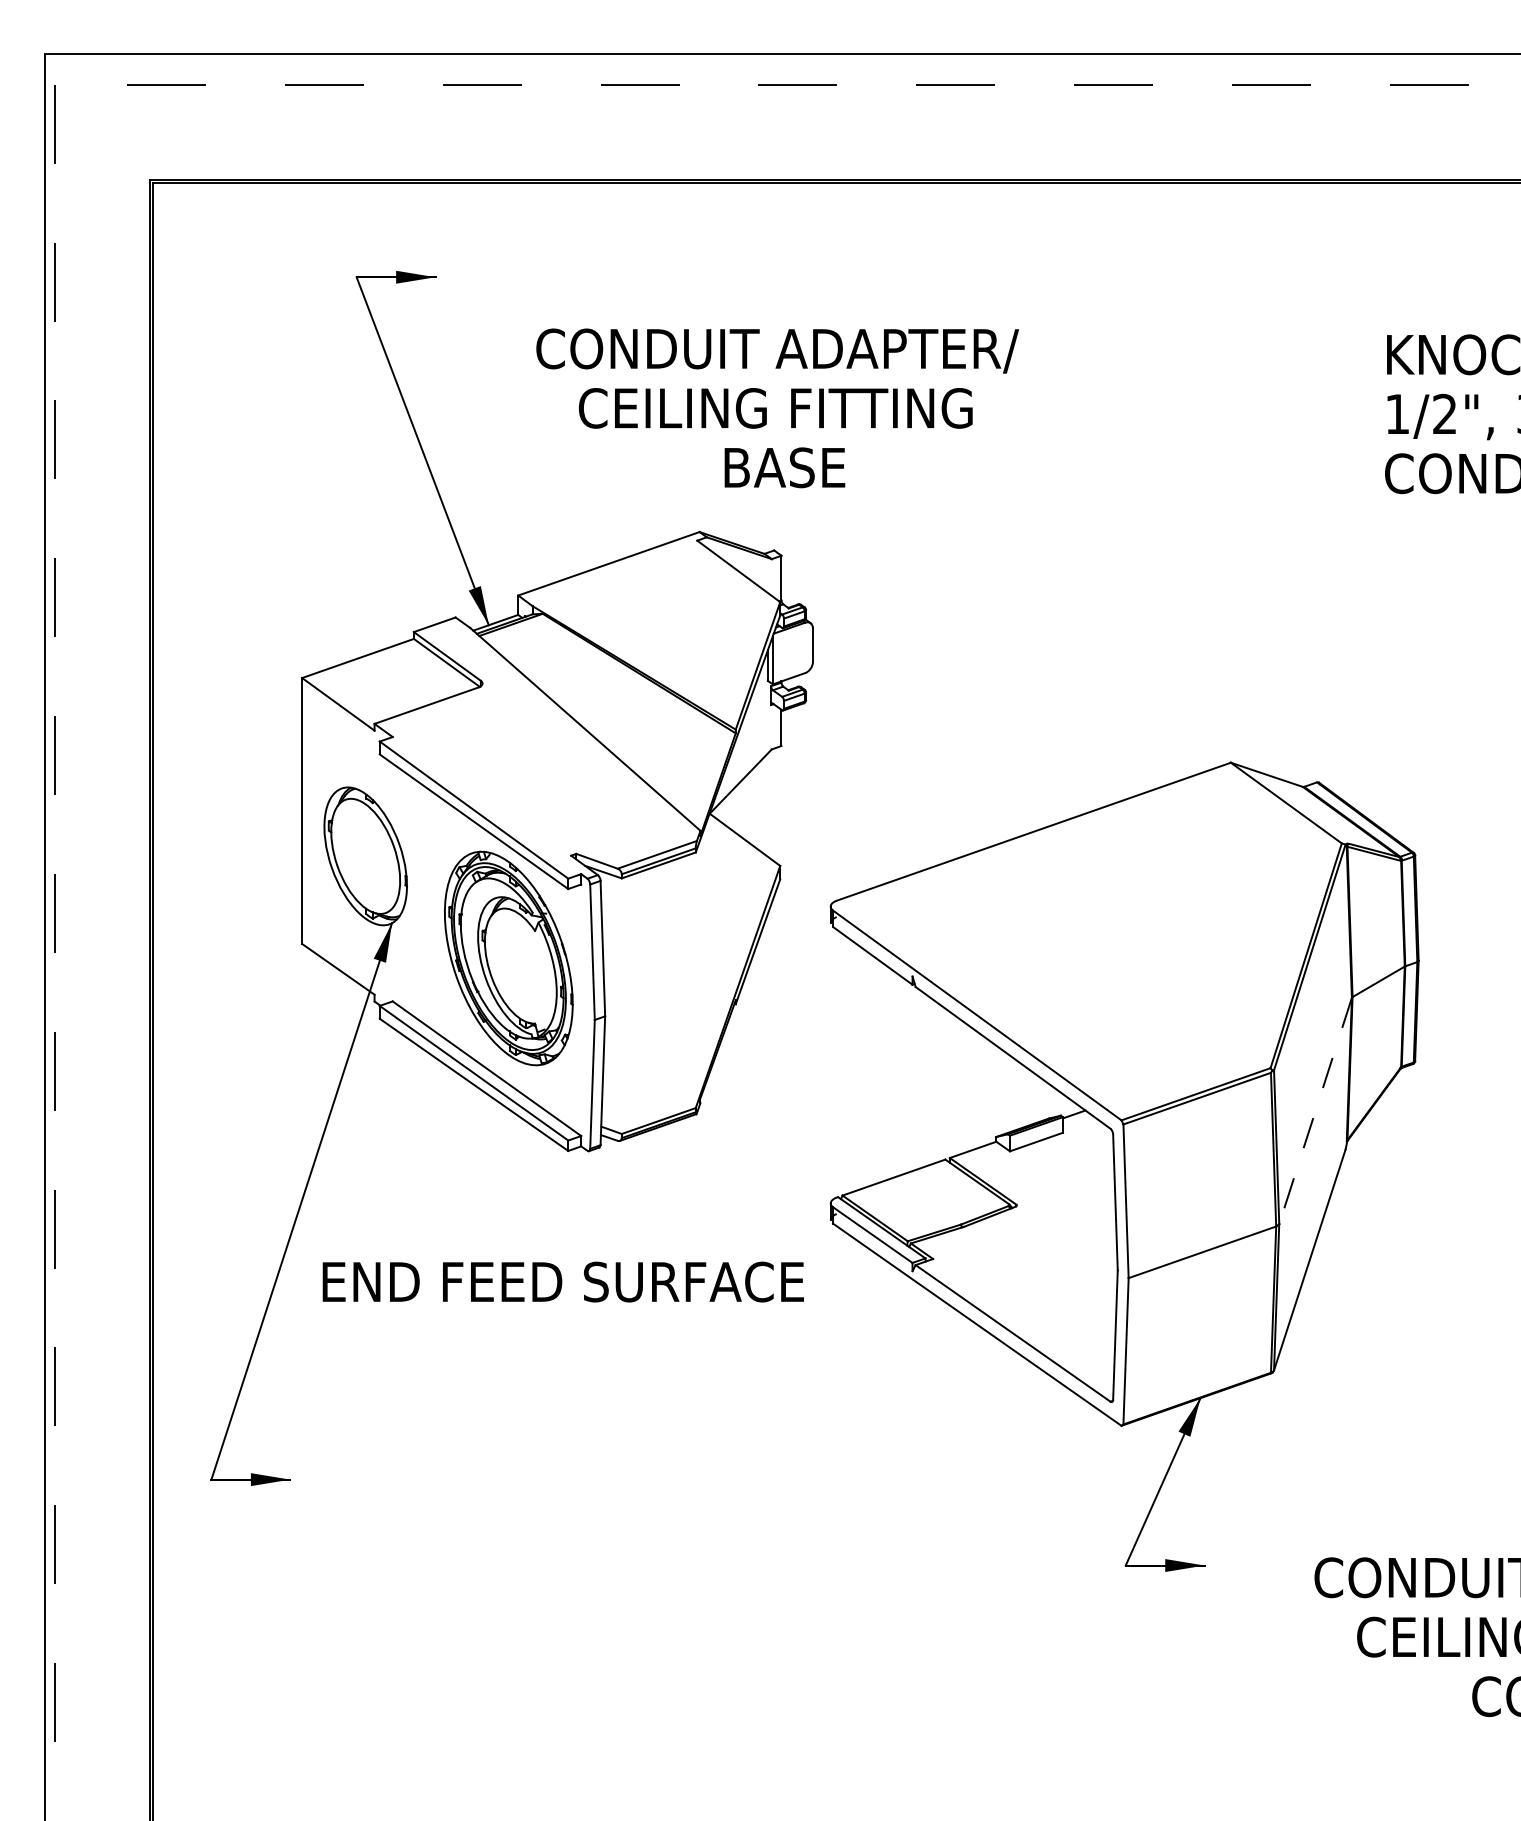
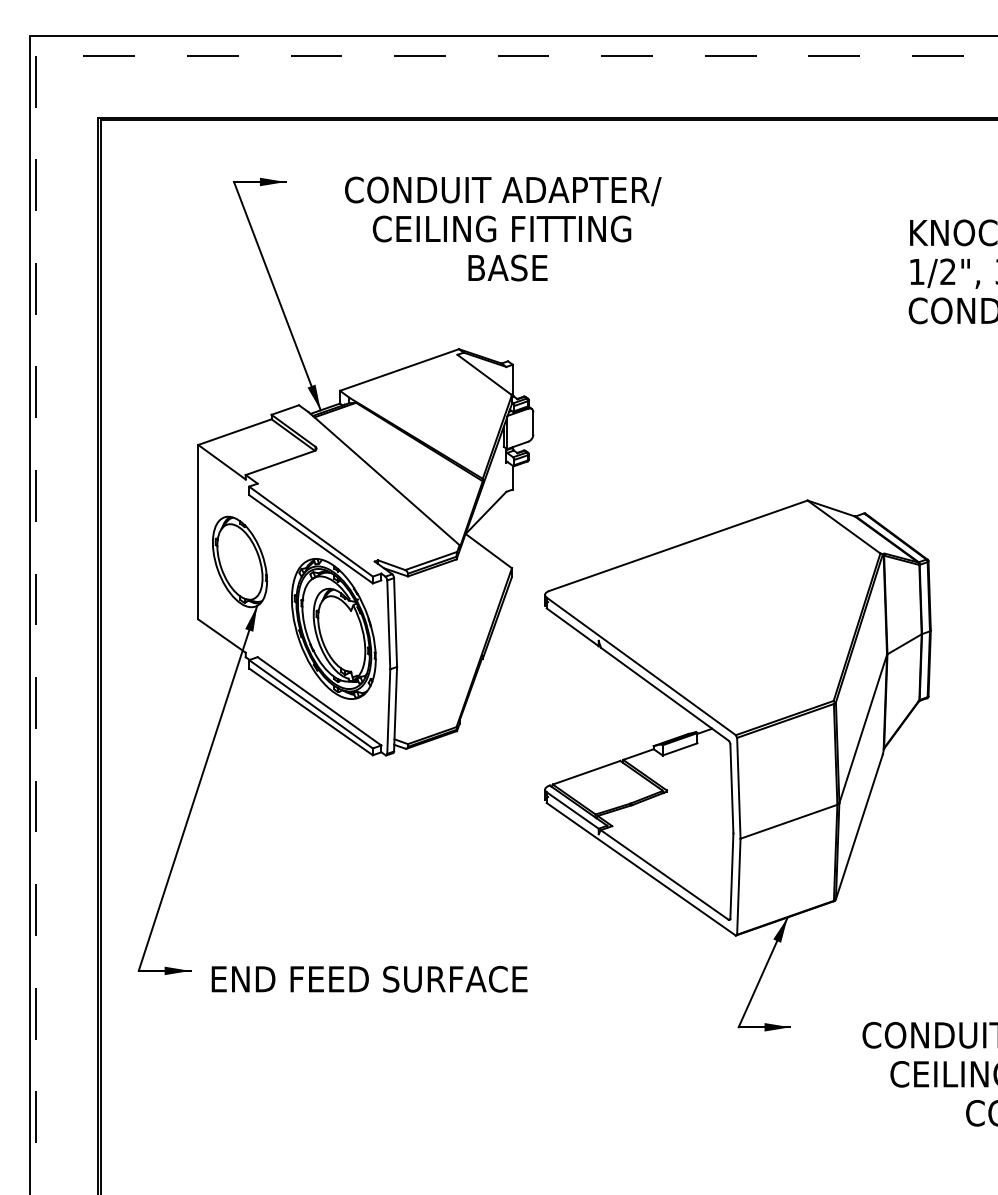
text: (778, 407) -> (503, 228), moved
line: (1316, 1111) -> (863, 729), dashed -> solid
text: (563, 1282) -> (369, 979), moved

